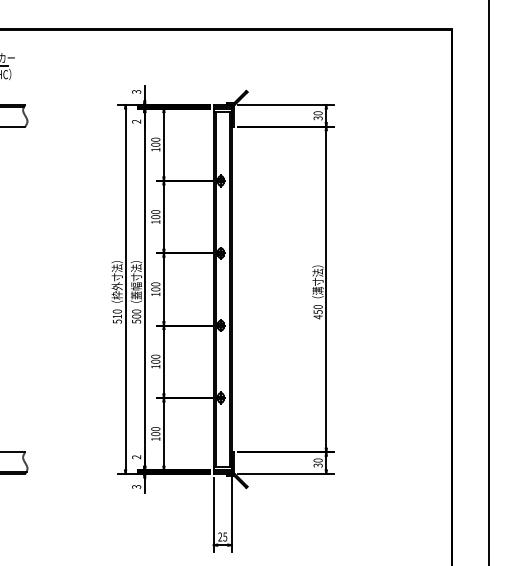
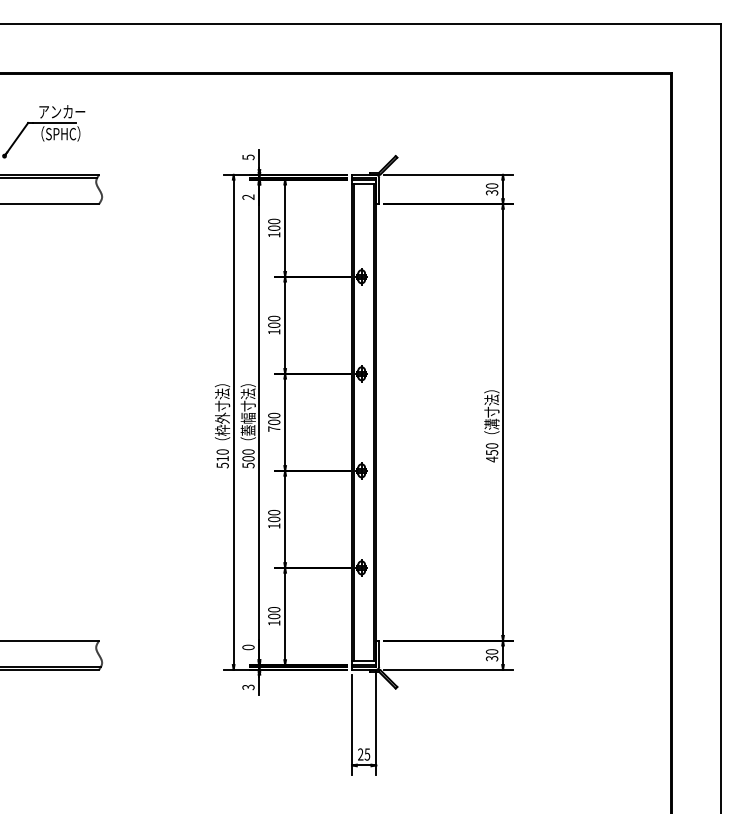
text: (135, 91) -> (247, 156), 3 -> 5
text: (155, 294) -> (274, 428), 100 -> 700
text: (136, 457) -> (248, 647), 2 -> 0

